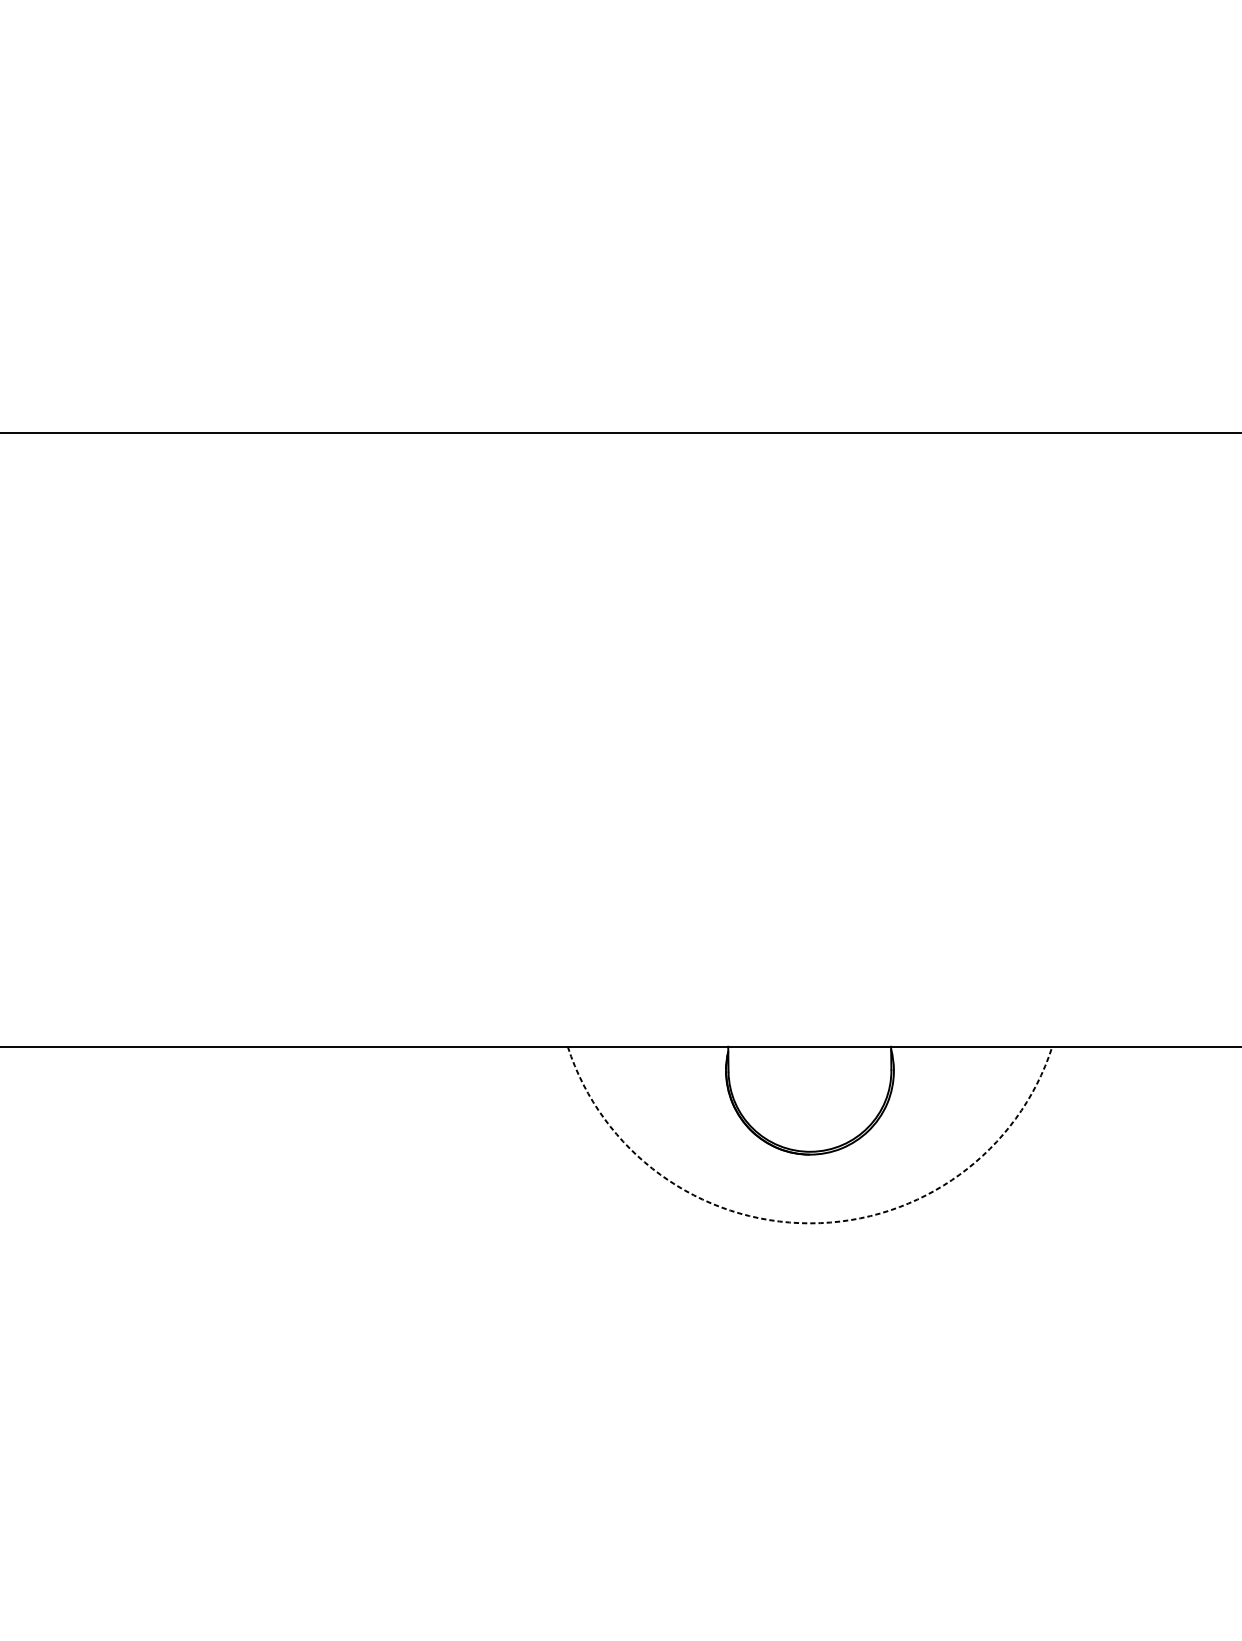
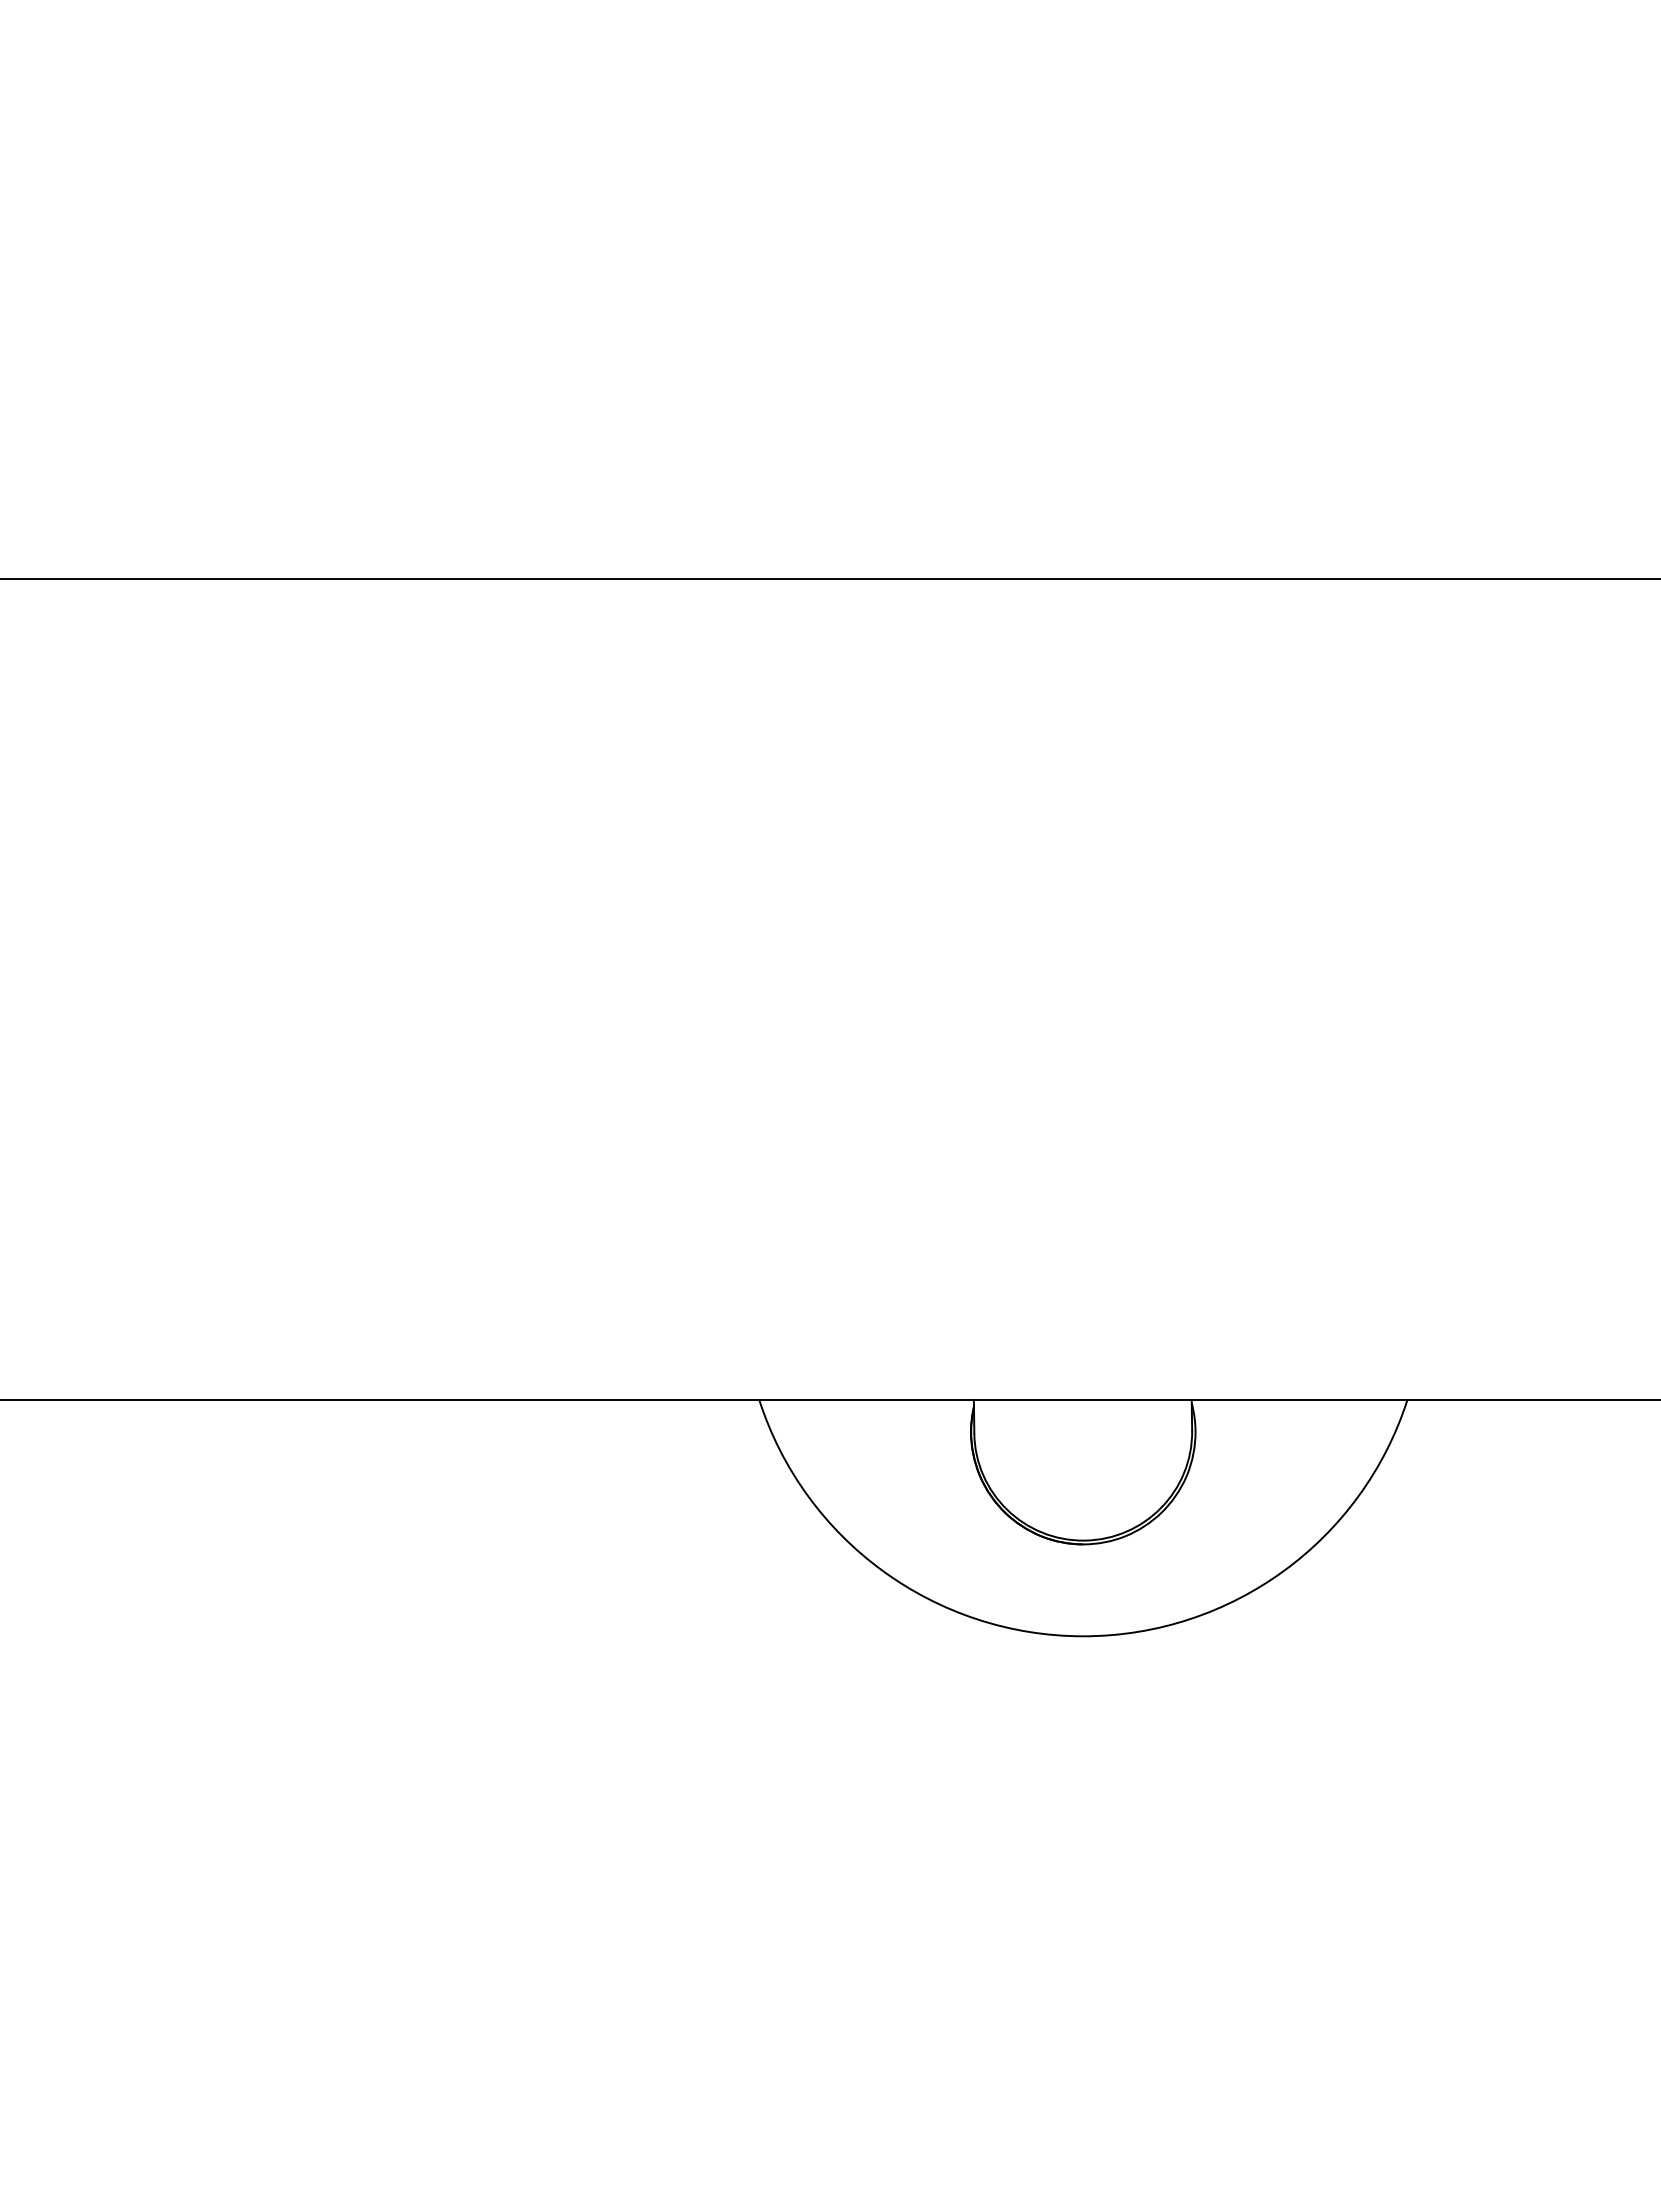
arc: (810, 1223) -> (1083, 1636), dashed -> solid

